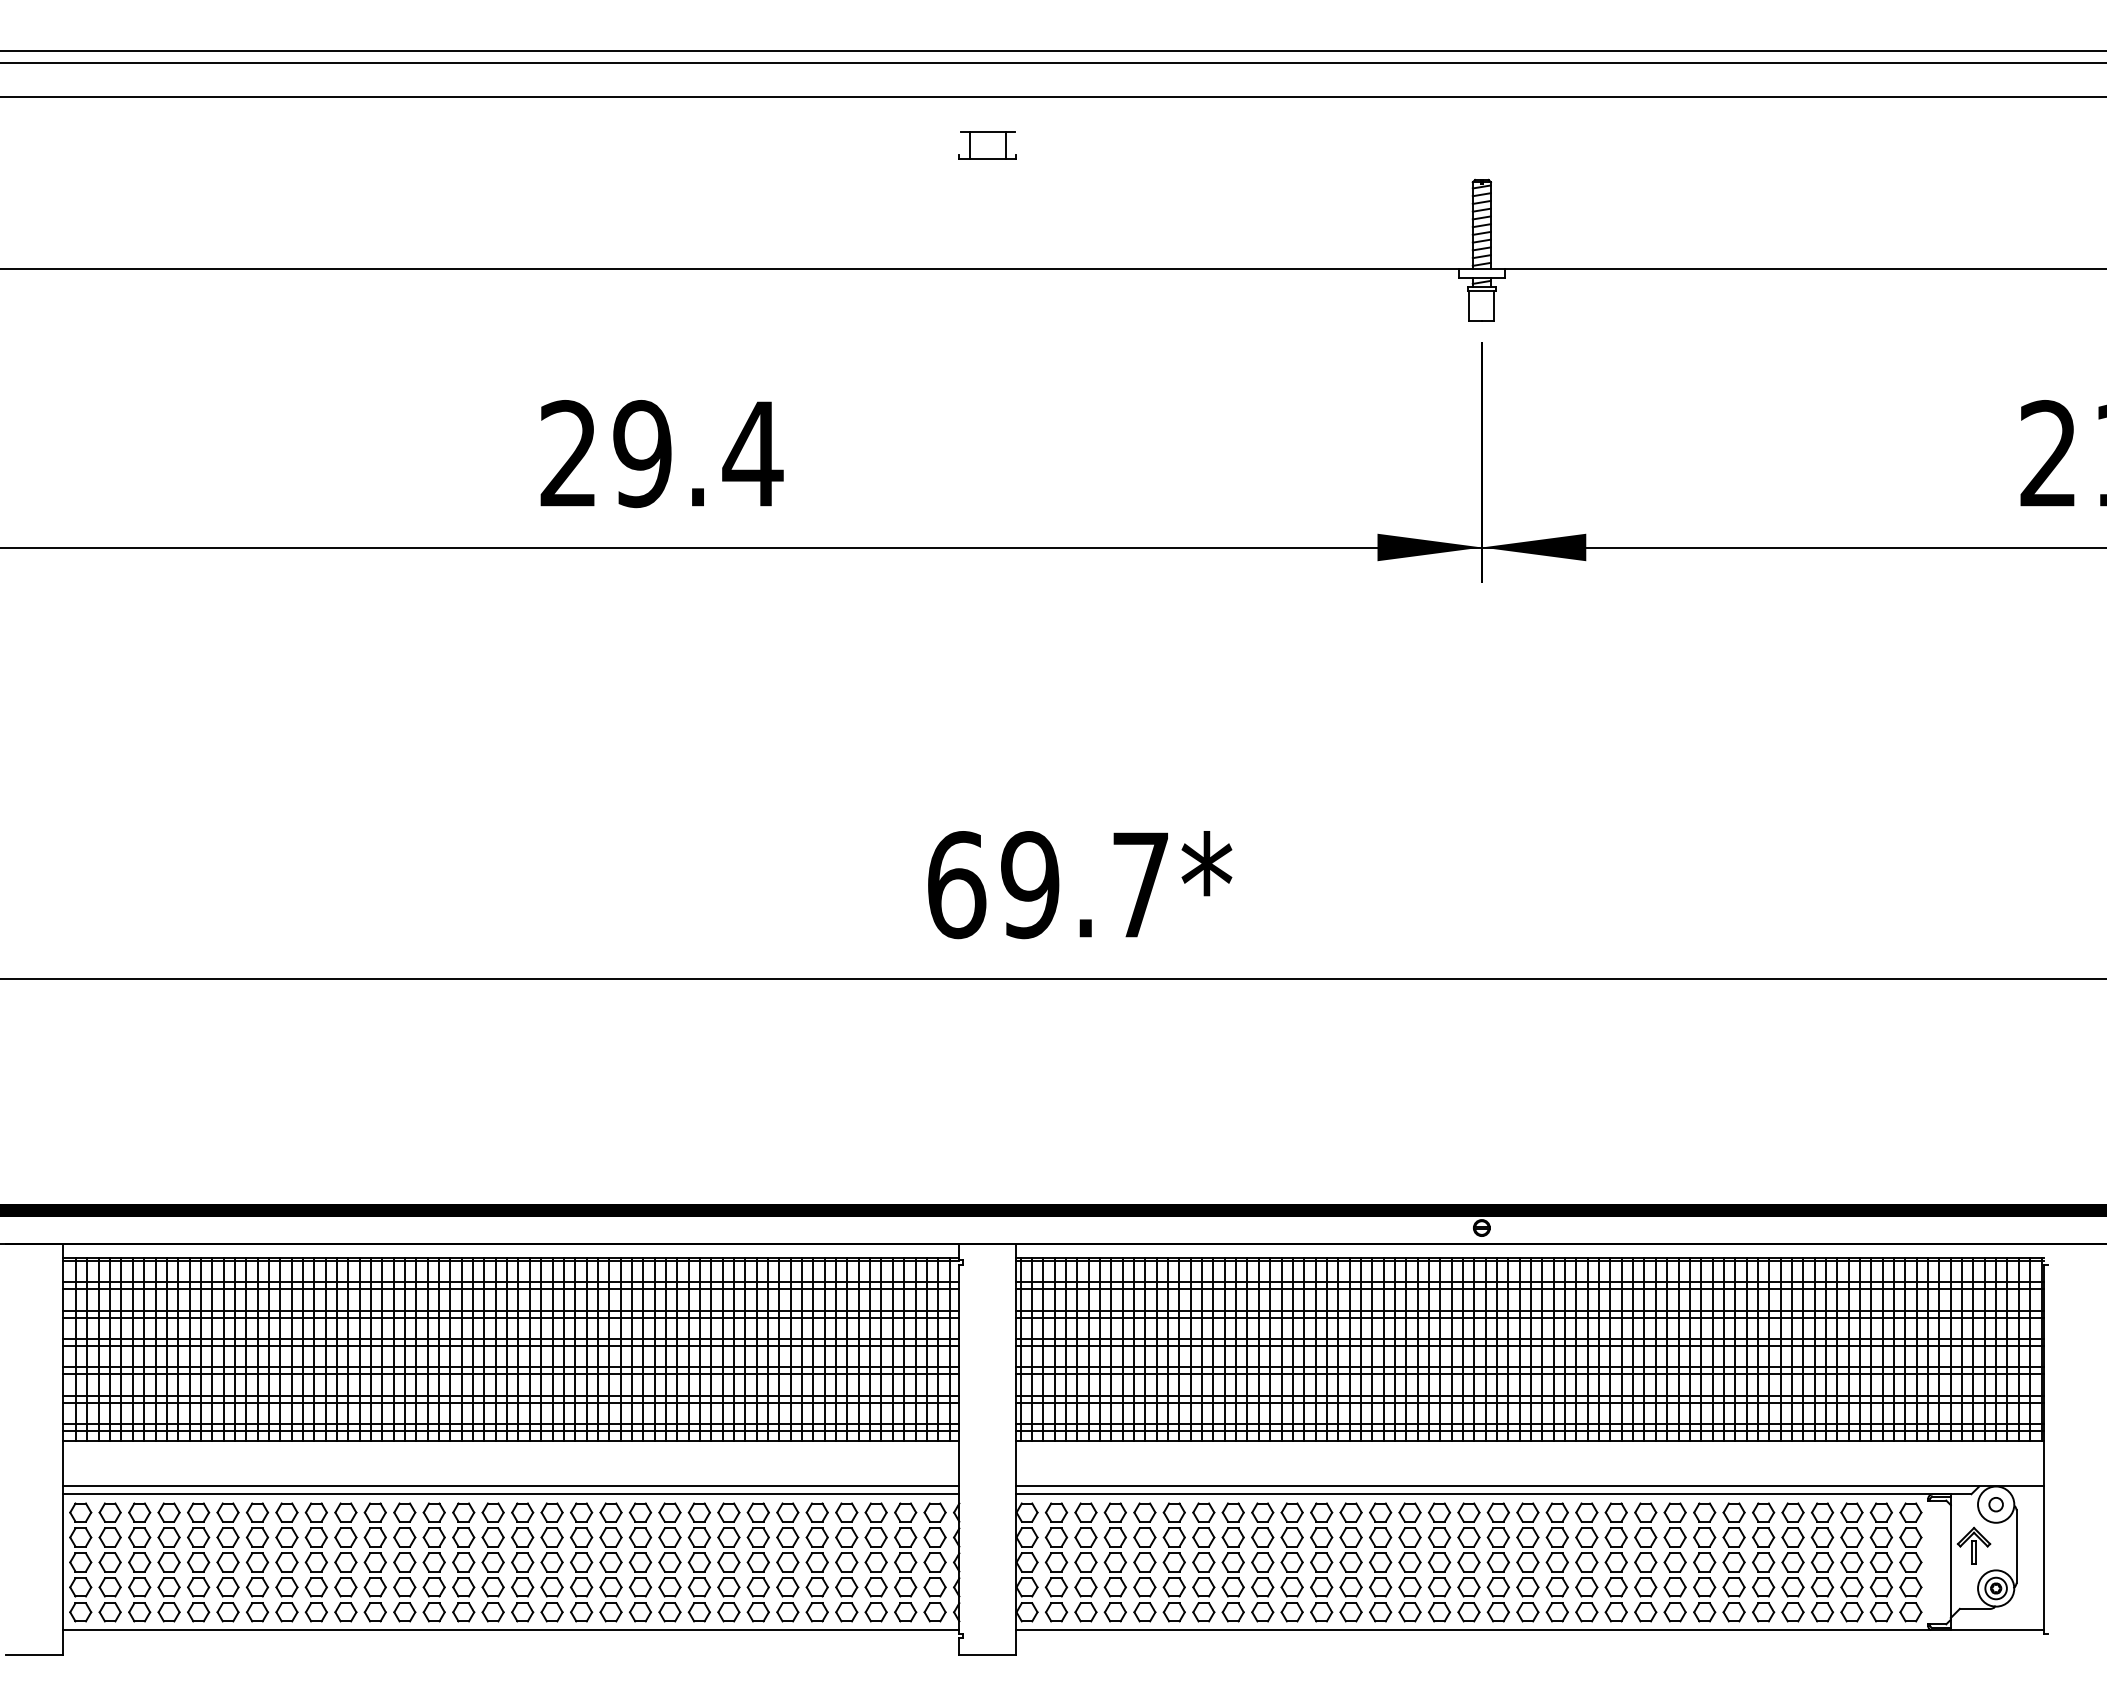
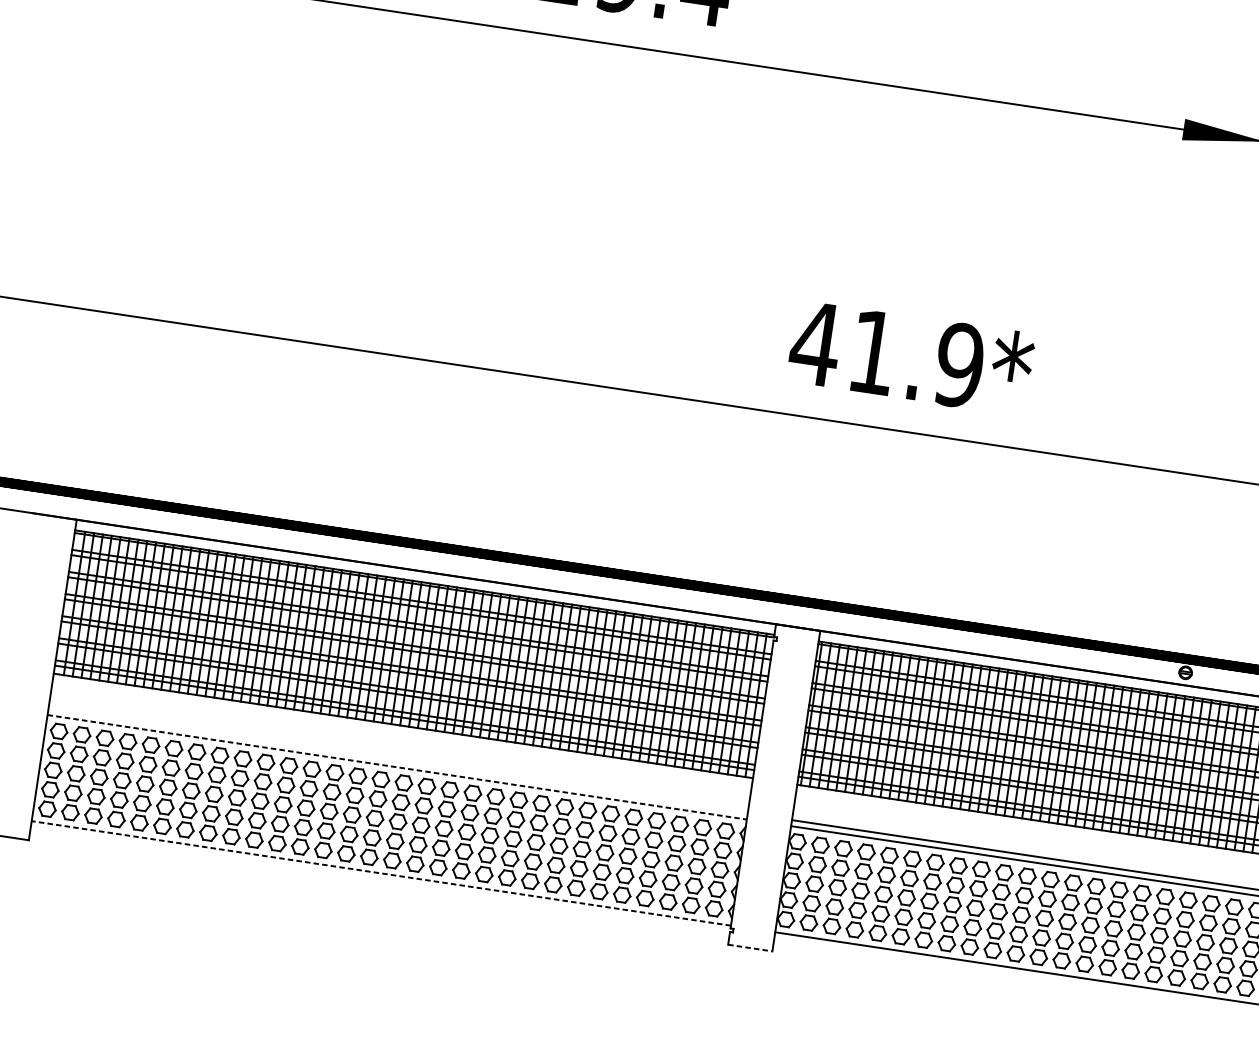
text: (1047, 885) -> (886, 354), 69.7 -> 41.9
line: (511, 1486) -> (398, 761), removed
line: (511, 1494) -> (397, 767), solid -> dashed
line: (510, 1630) -> (380, 873), solid -> dashed
line: (988, 1654) -> (750, 948), solid -> dashed

